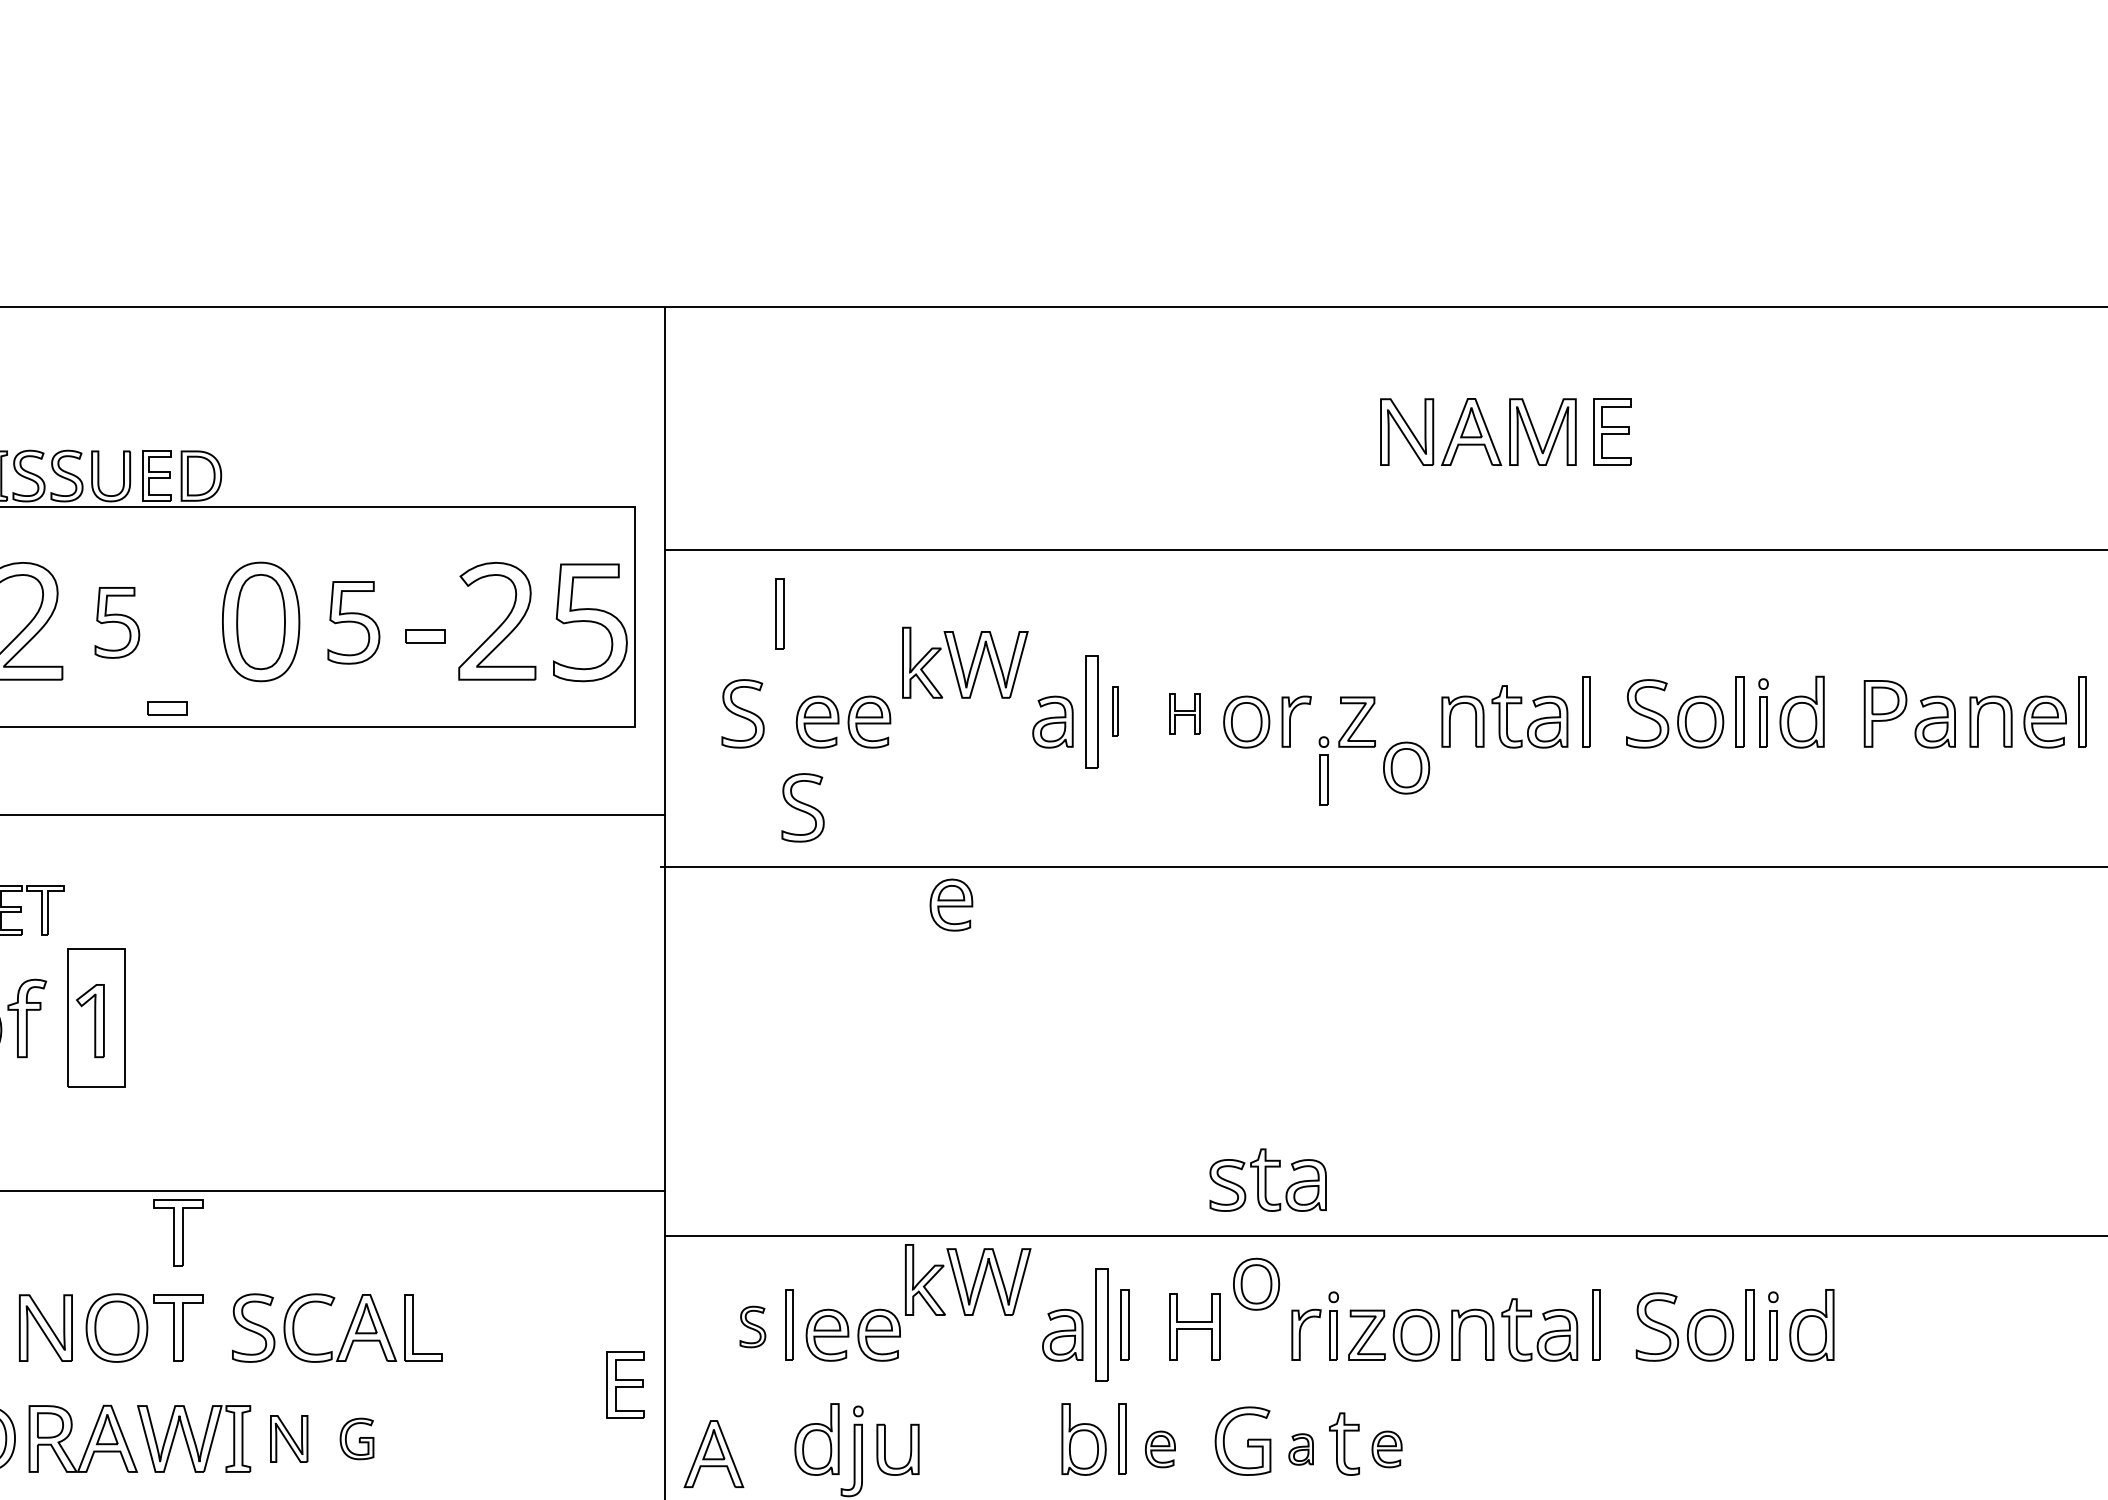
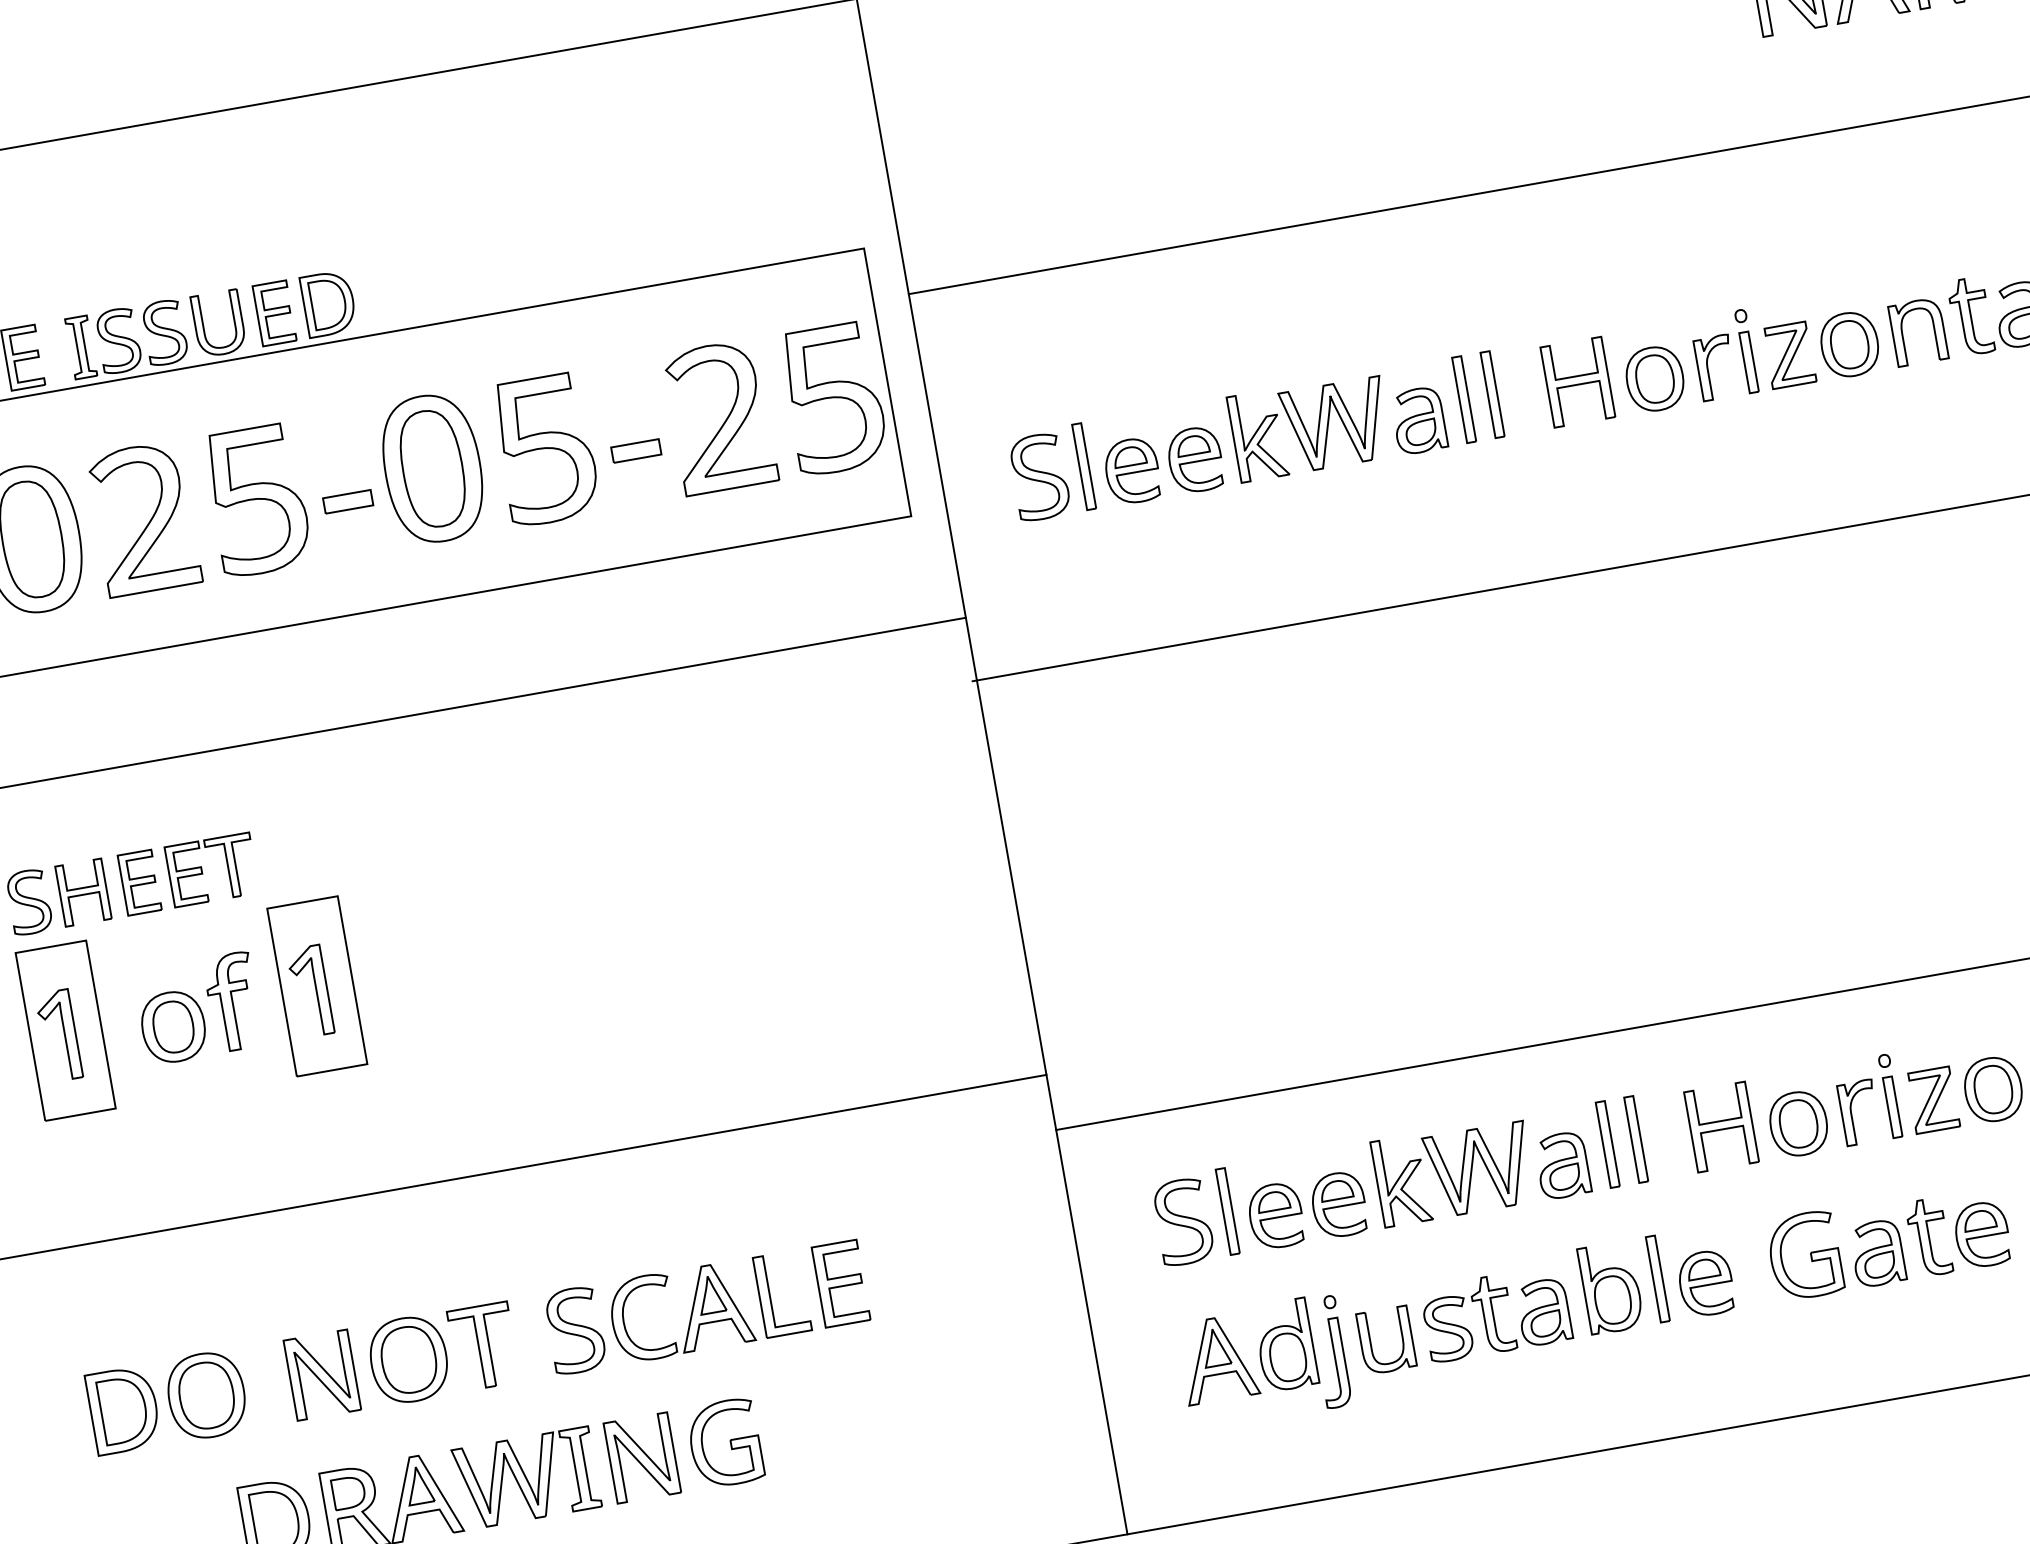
part: (779, 613) -> (1083, 466), moved
part: (117, 622) -> (258, 500), size x1.67
part: (353, 622) -> (545, 449), size x1.43
part: (965, 662) -> (1310, 426), moved
part: (167, 708) -> (348, 501), moved
part: (1091, 711) -> (1463, 399), size x0.62
part: (1114, 711) -> (1491, 394), size x1.43
part: (1184, 713) -> (1577, 381), size x1.67
part: (1406, 767) -> (1849, 343), moved
part: (1323, 770) -> (1746, 350), moved
part: (802, 807) -> (1132, 578), removed
part: (951, 904) -> (1334, 664), removed
part: (1267, 1179) -> (1495, 1313), moved
part: (178, 1232) -> (463, 1230), removed
part: (968, 1279) -> (1454, 1171), moved
part: (1256, 1283) -> (1798, 1122), moved
part: (1101, 1324) -> (1607, 1144), size x0.62
part: (752, 1326) -> (1182, 1221), size x1.67
part: (625, 1384) -> (840, 1282), moved
part: (289, 1438) -> (642, 1457), size x1.43
part: (356, 1438) -> (724, 1442), size x1.67
part: (1160, 1449) -> (1706, 1283), size x1.43
part: (1300, 1449) -> (1876, 1253), size x1.67
part: (1386, 1449) -> (1981, 1235), size x1.43
part: (713, 1453) -> (1217, 1358), moved

